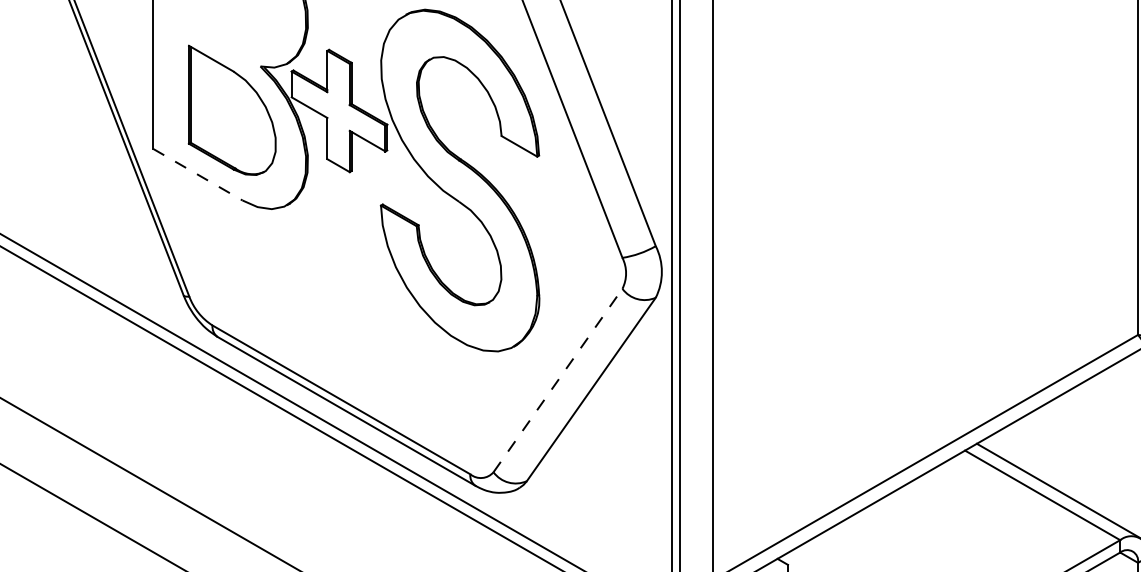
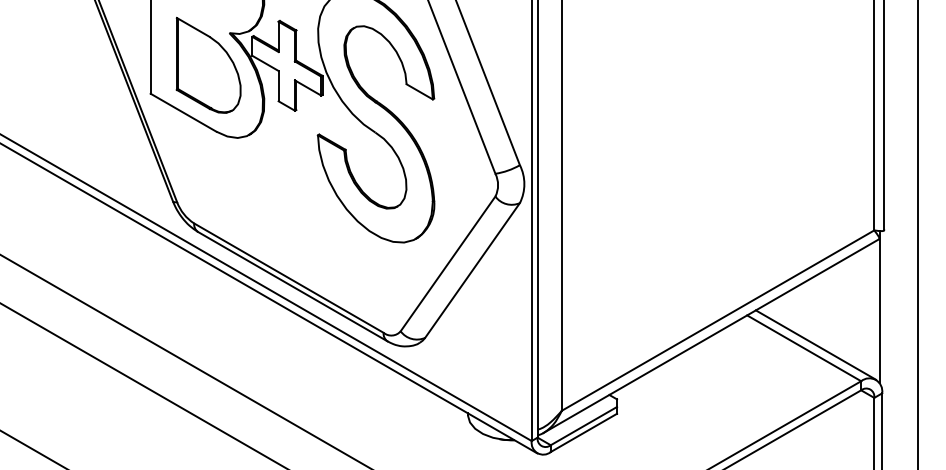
line: (197, 174) -> (183, 112), dashed -> solid
line: (558, 379) -> (448, 263), dashed -> solid

